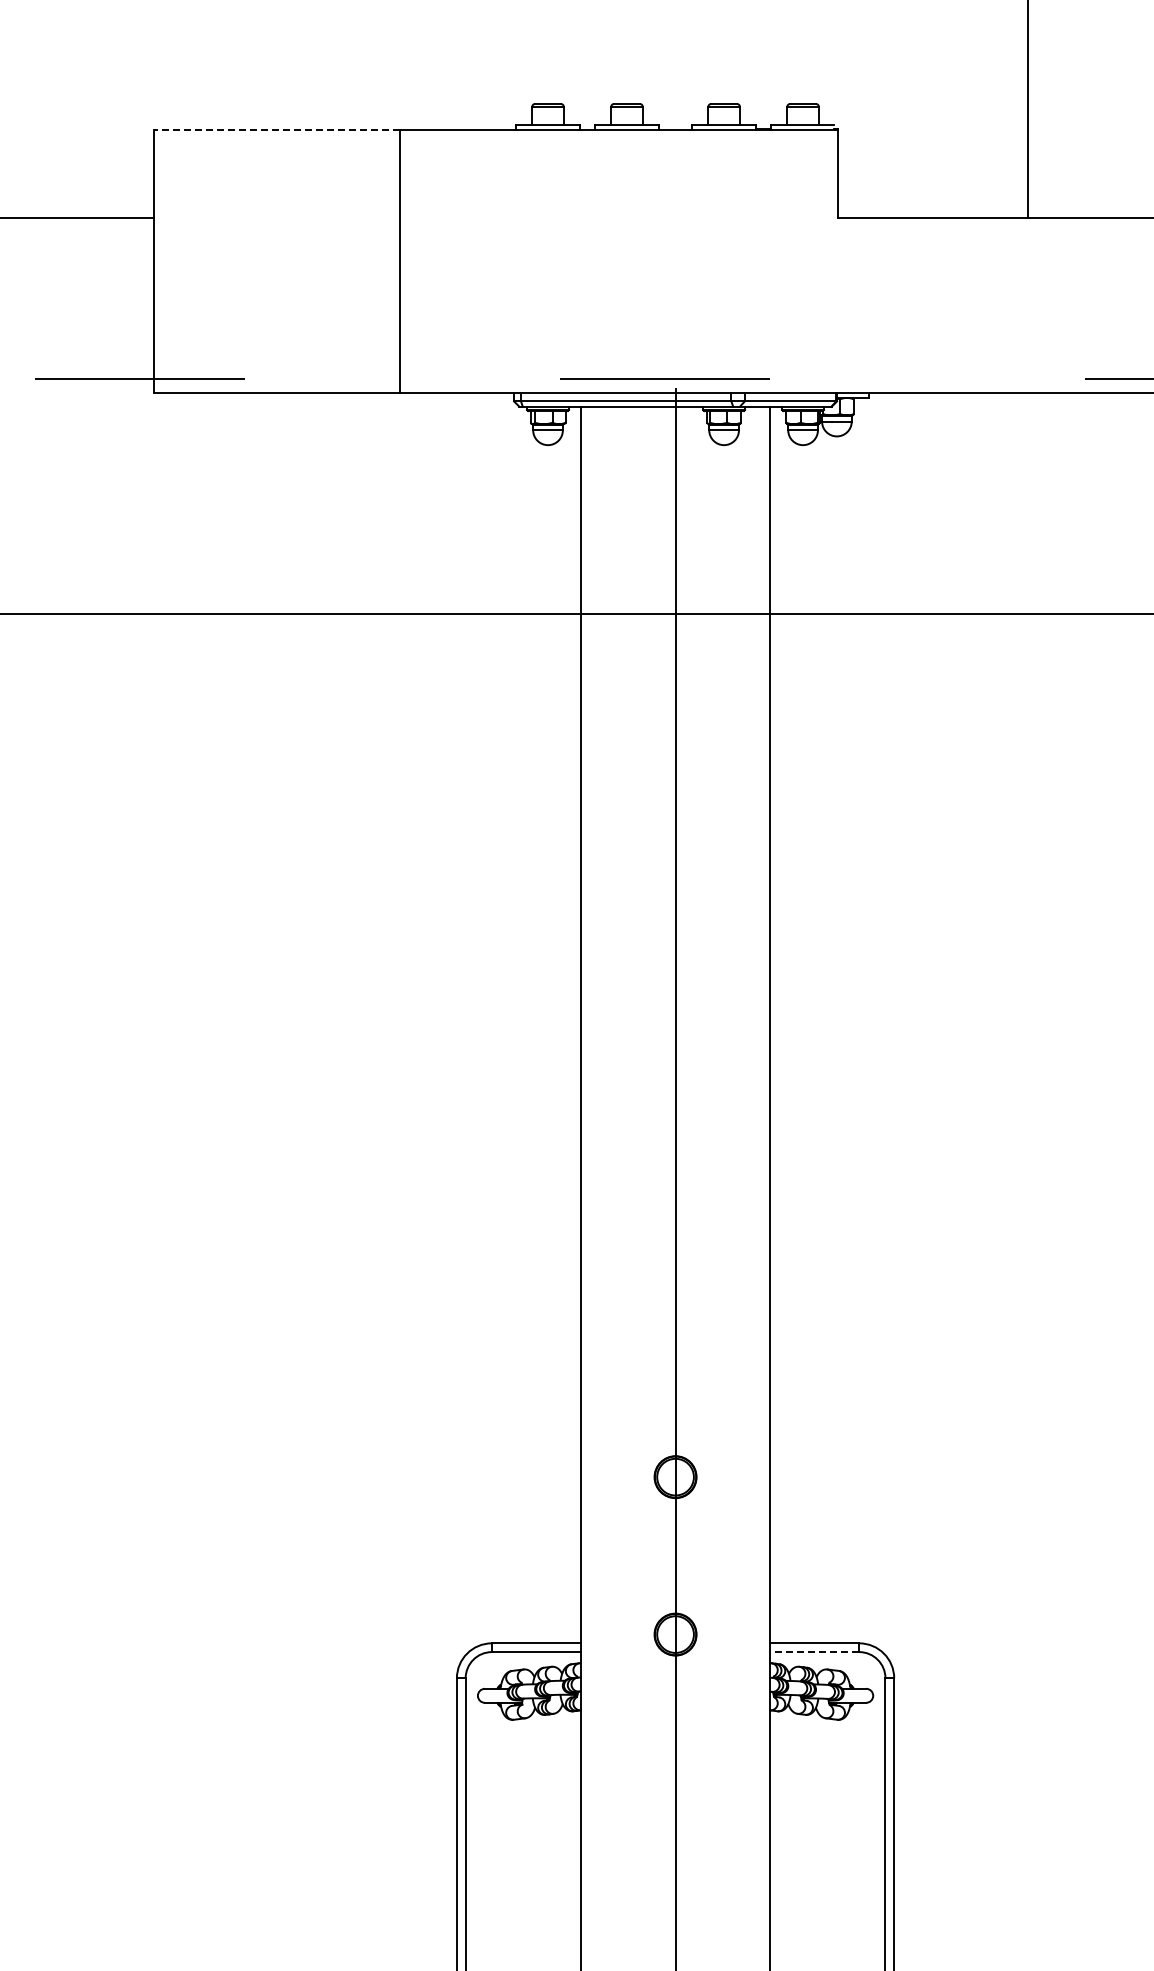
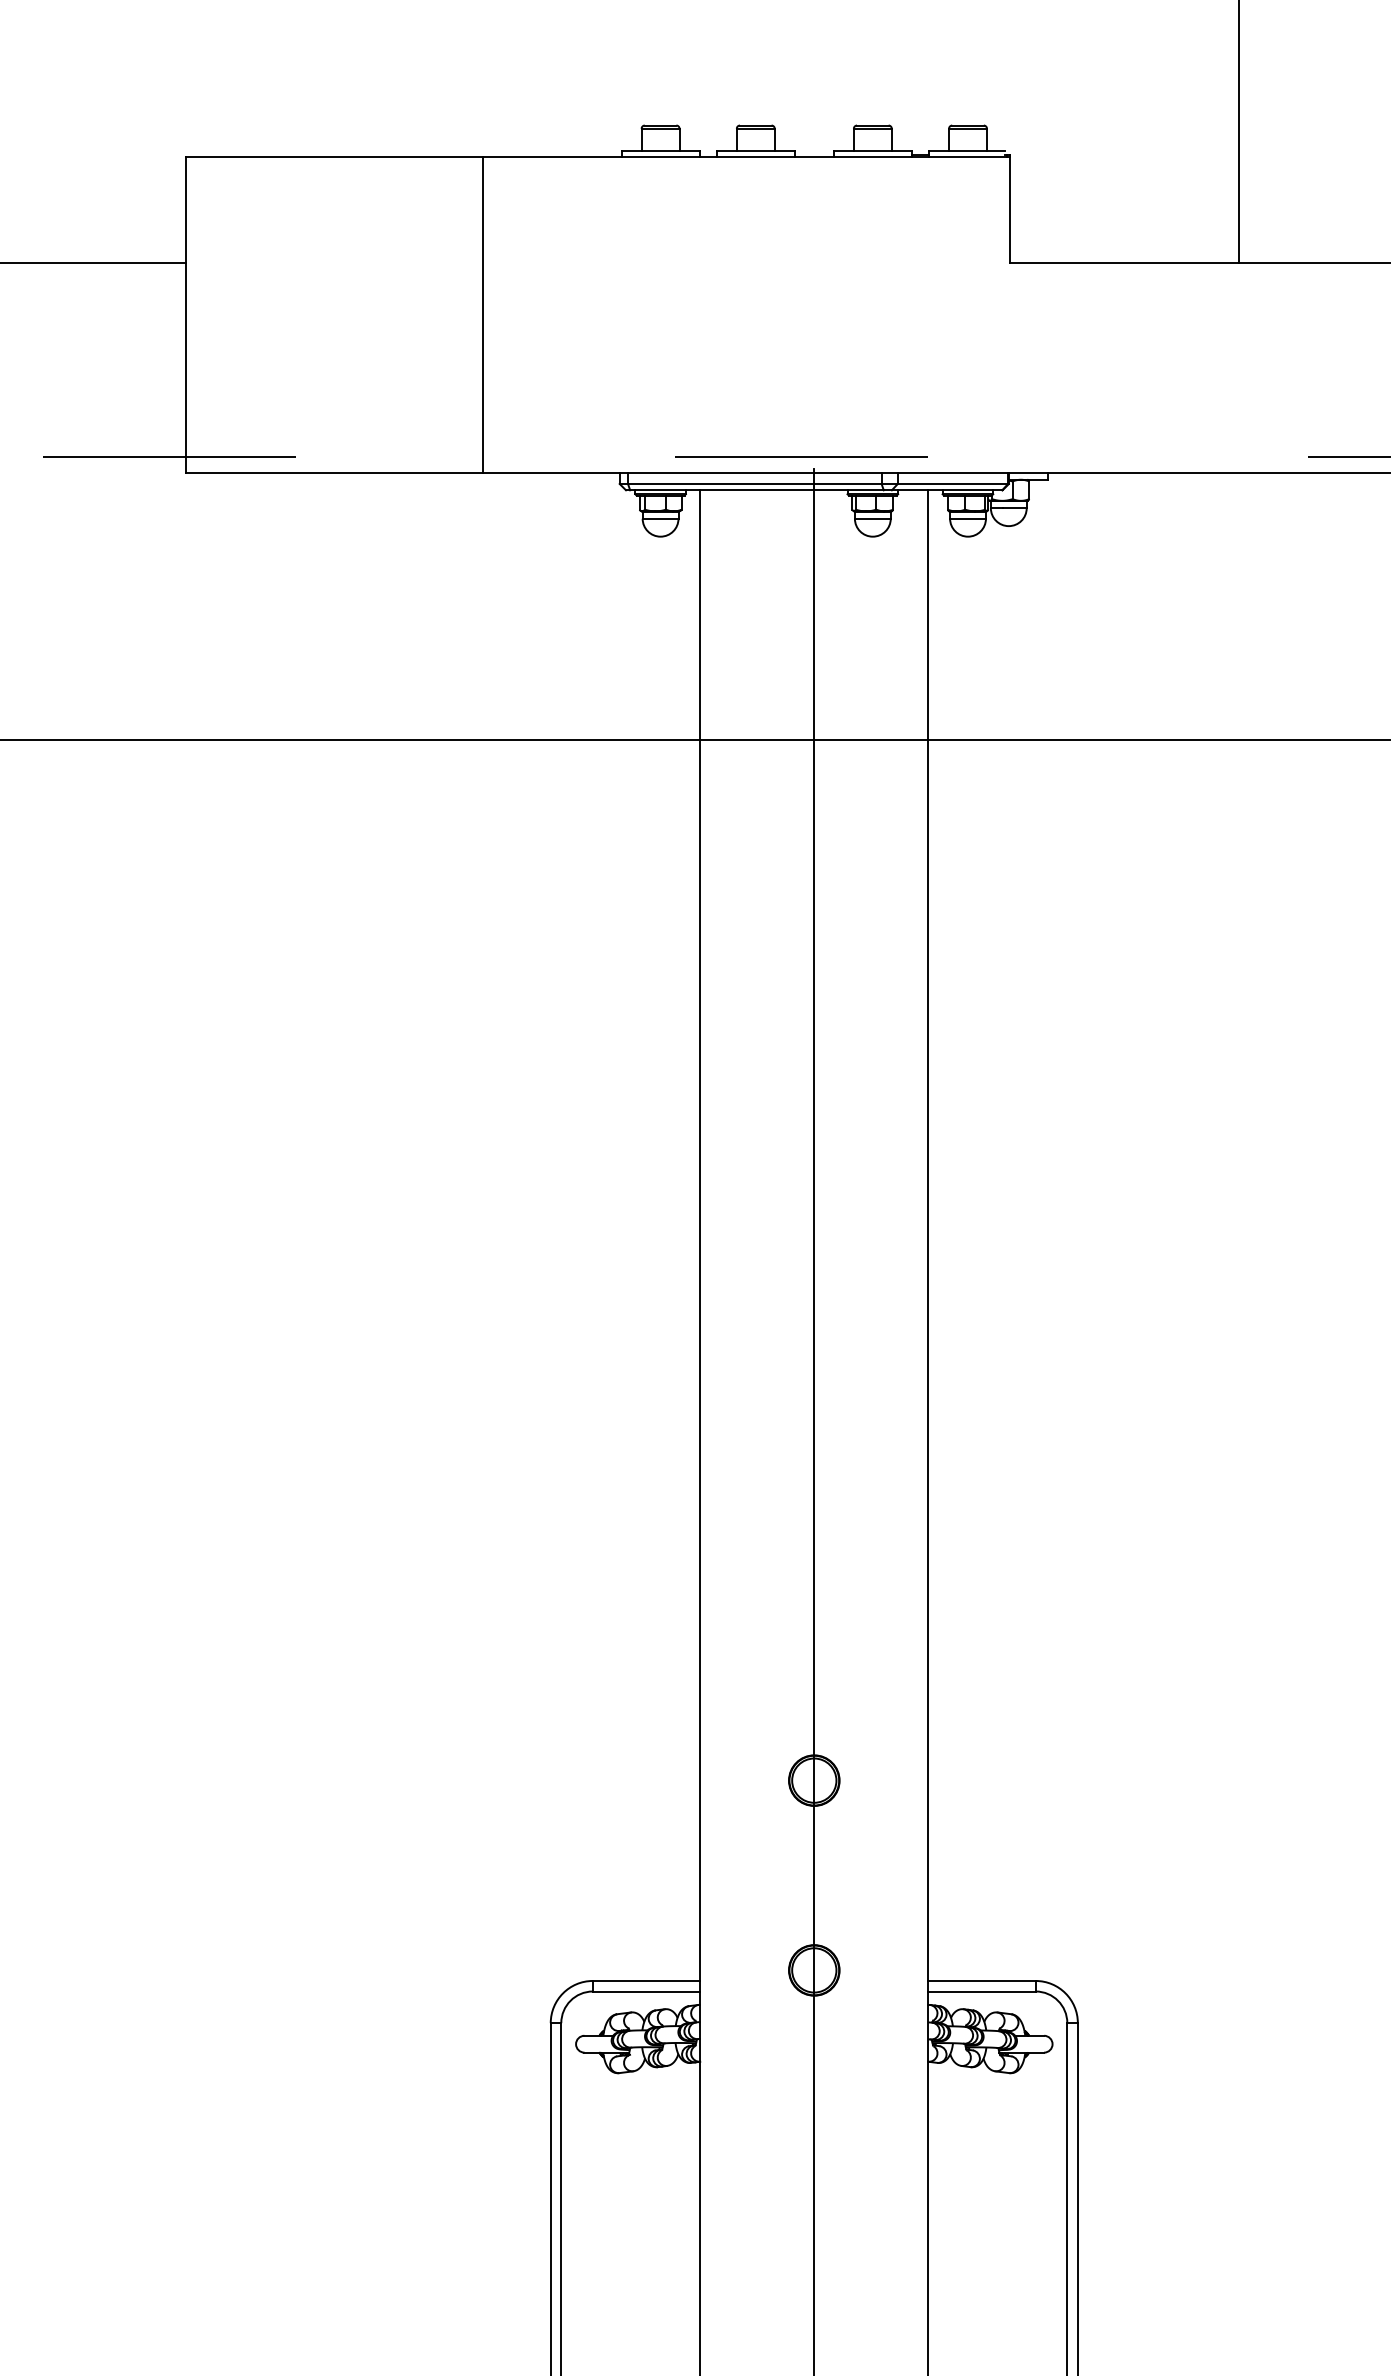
line: (276, 130) -> (333, 157), dashed -> solid
line: (814, 1652) -> (981, 1992), dashed -> solid

